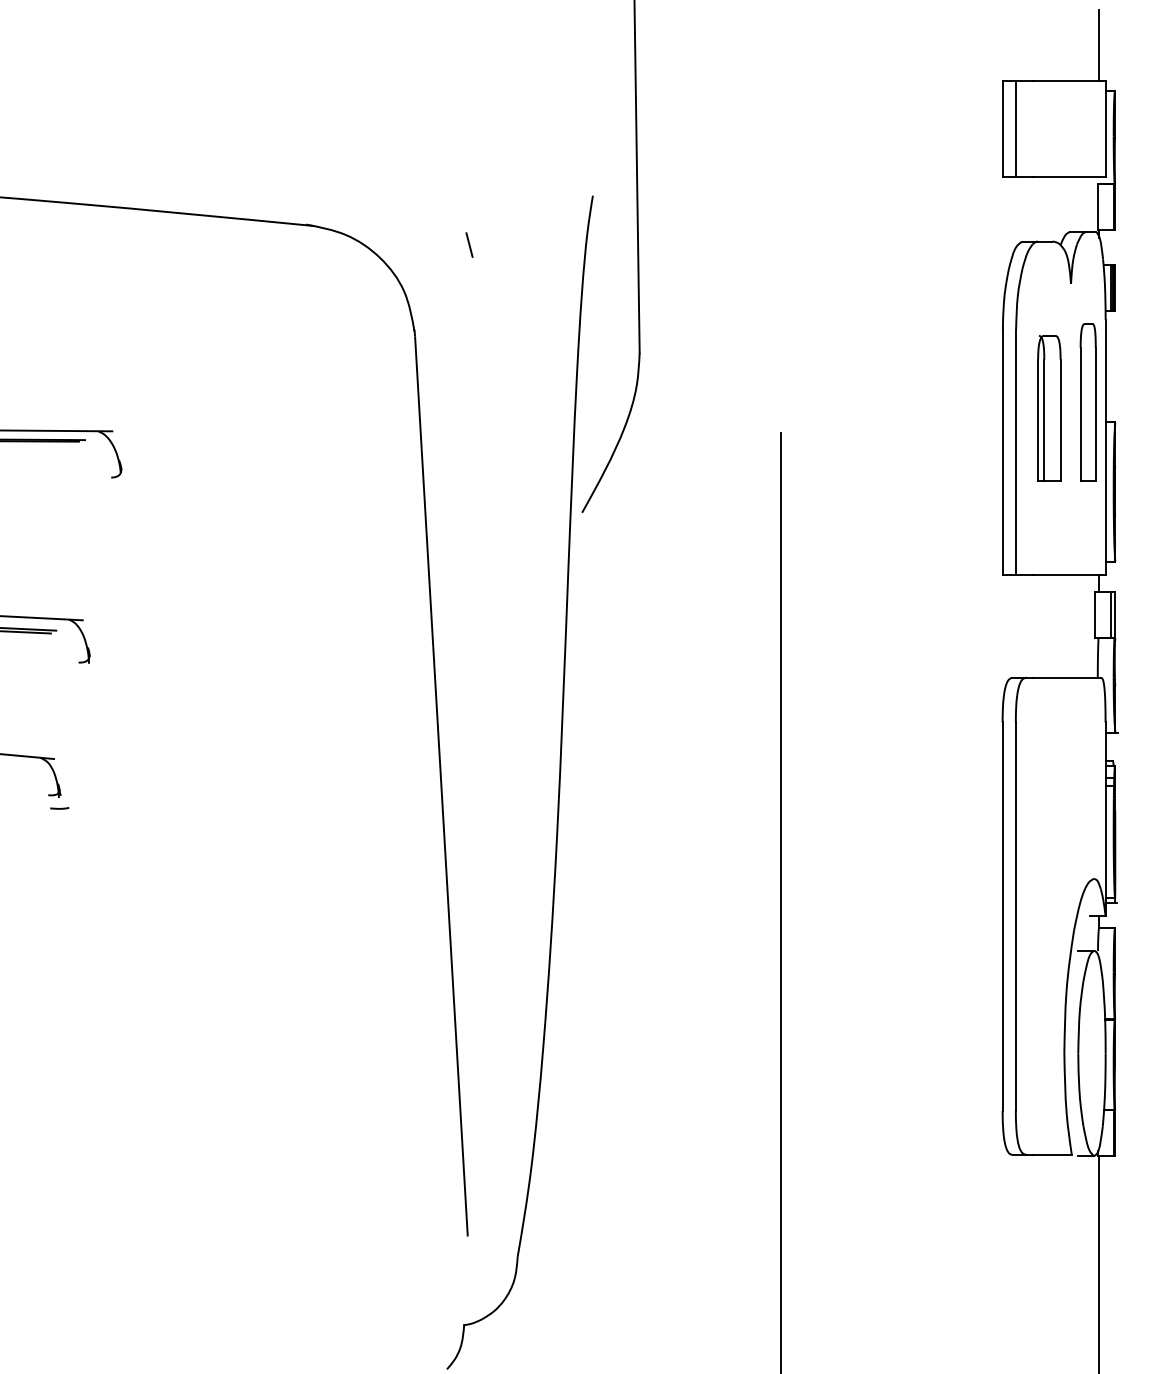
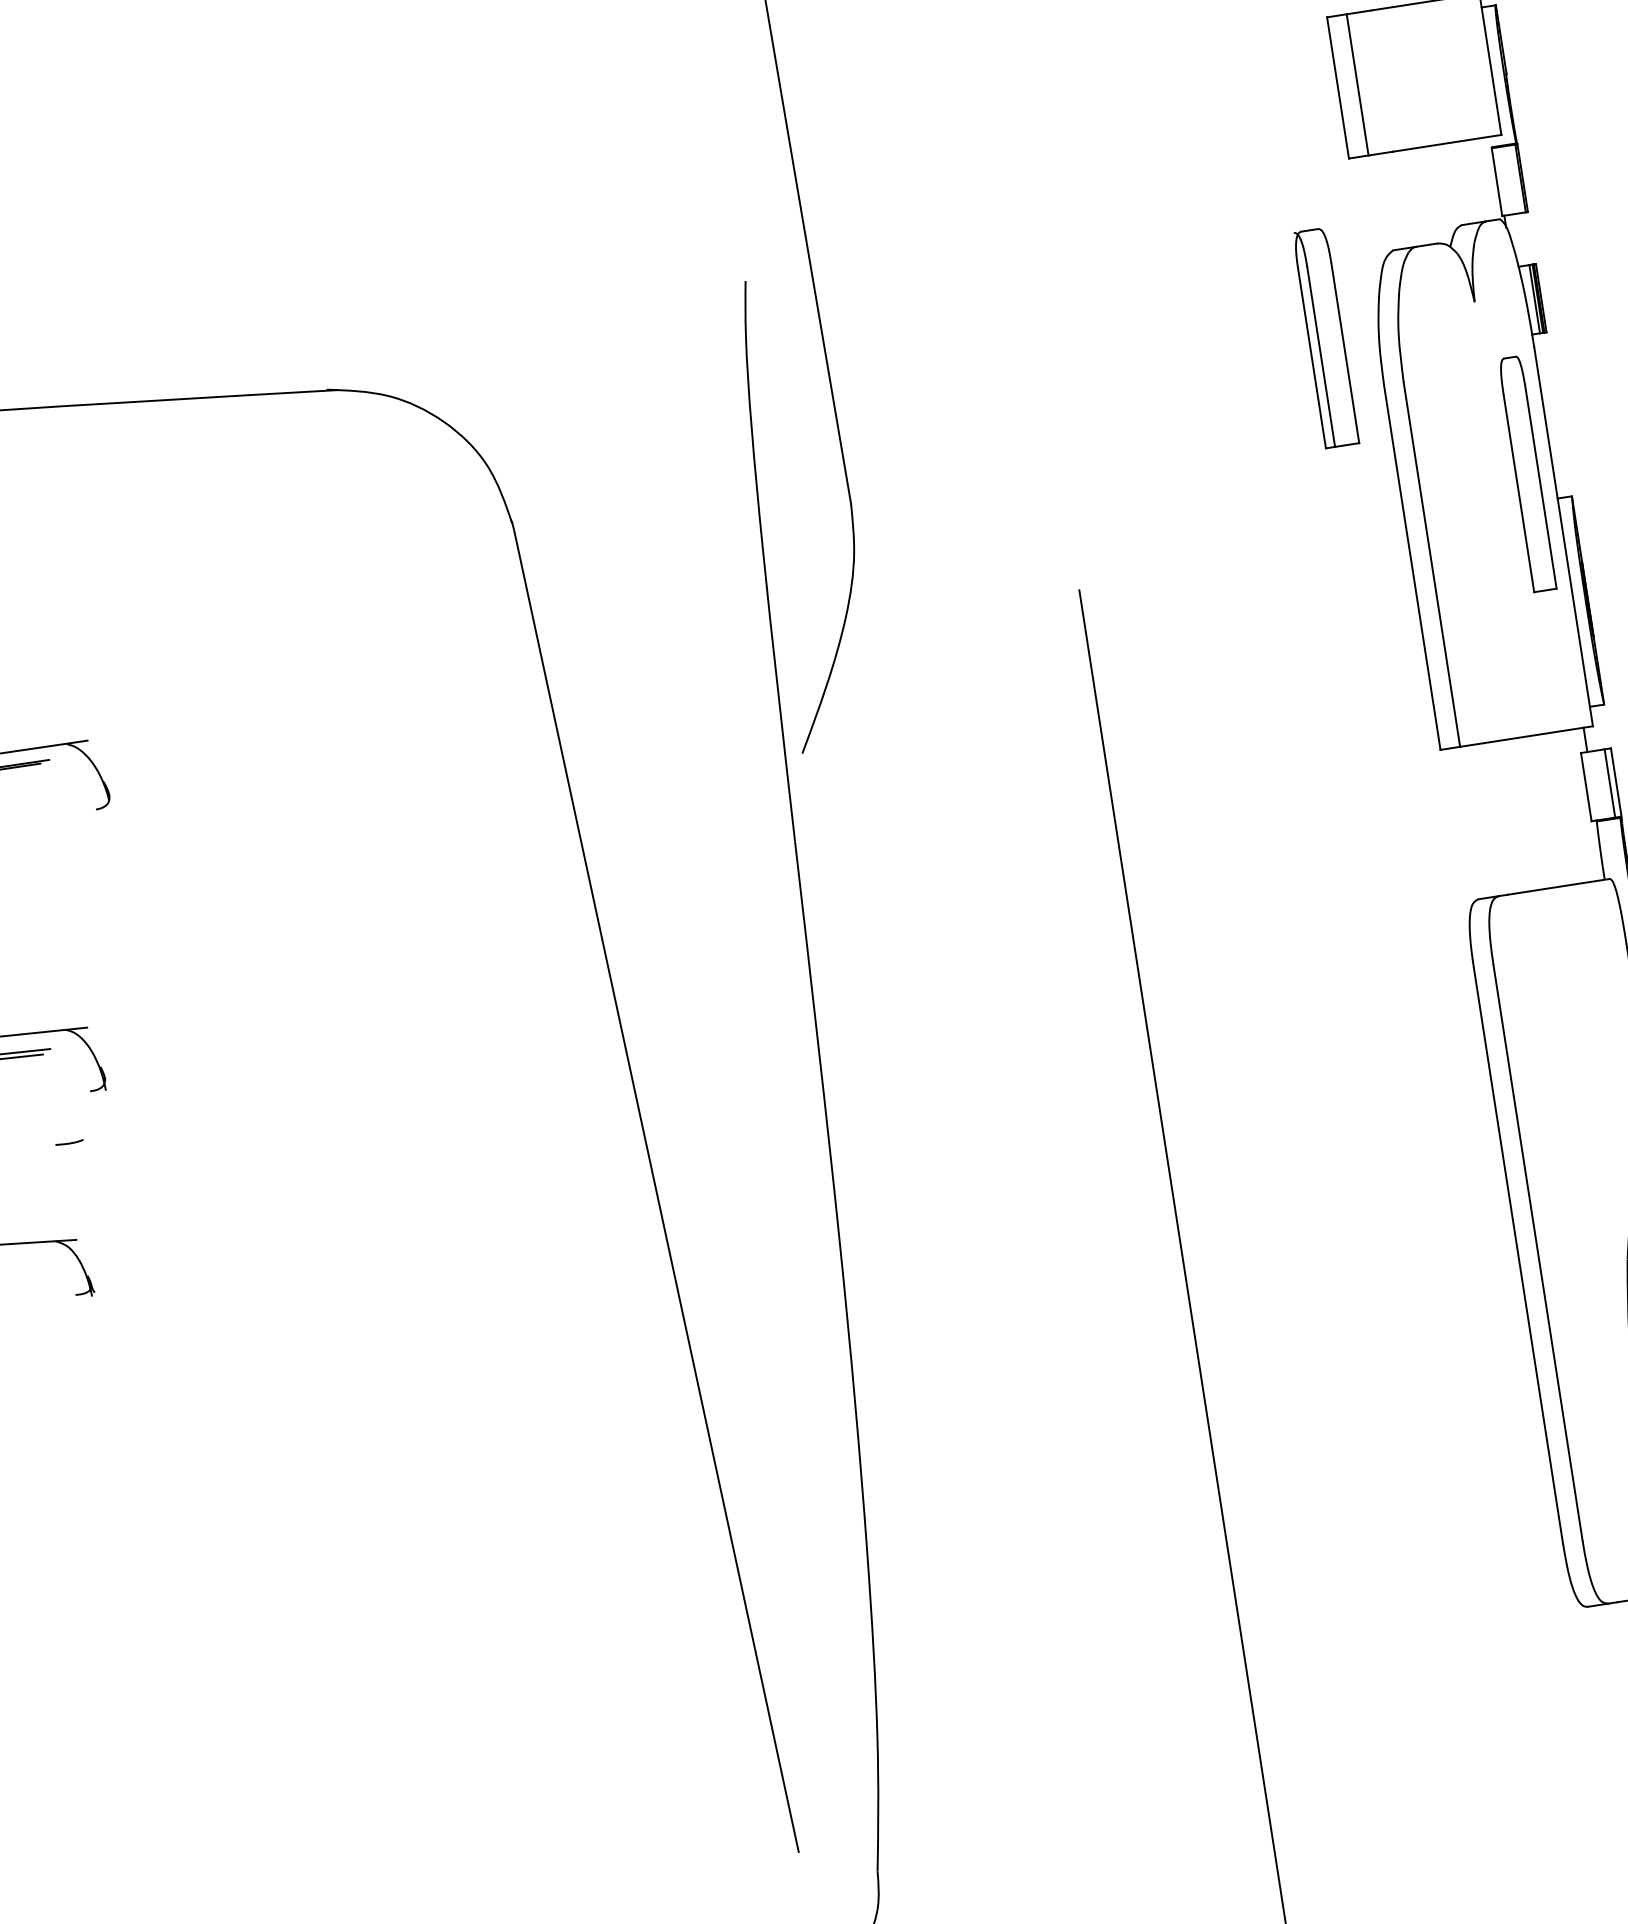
line: (469, 244) -> (573, 381), removed
part: (1049, 408) -> (1326, 338), moved
line: (59, 808) -> (69, 1143), moved

